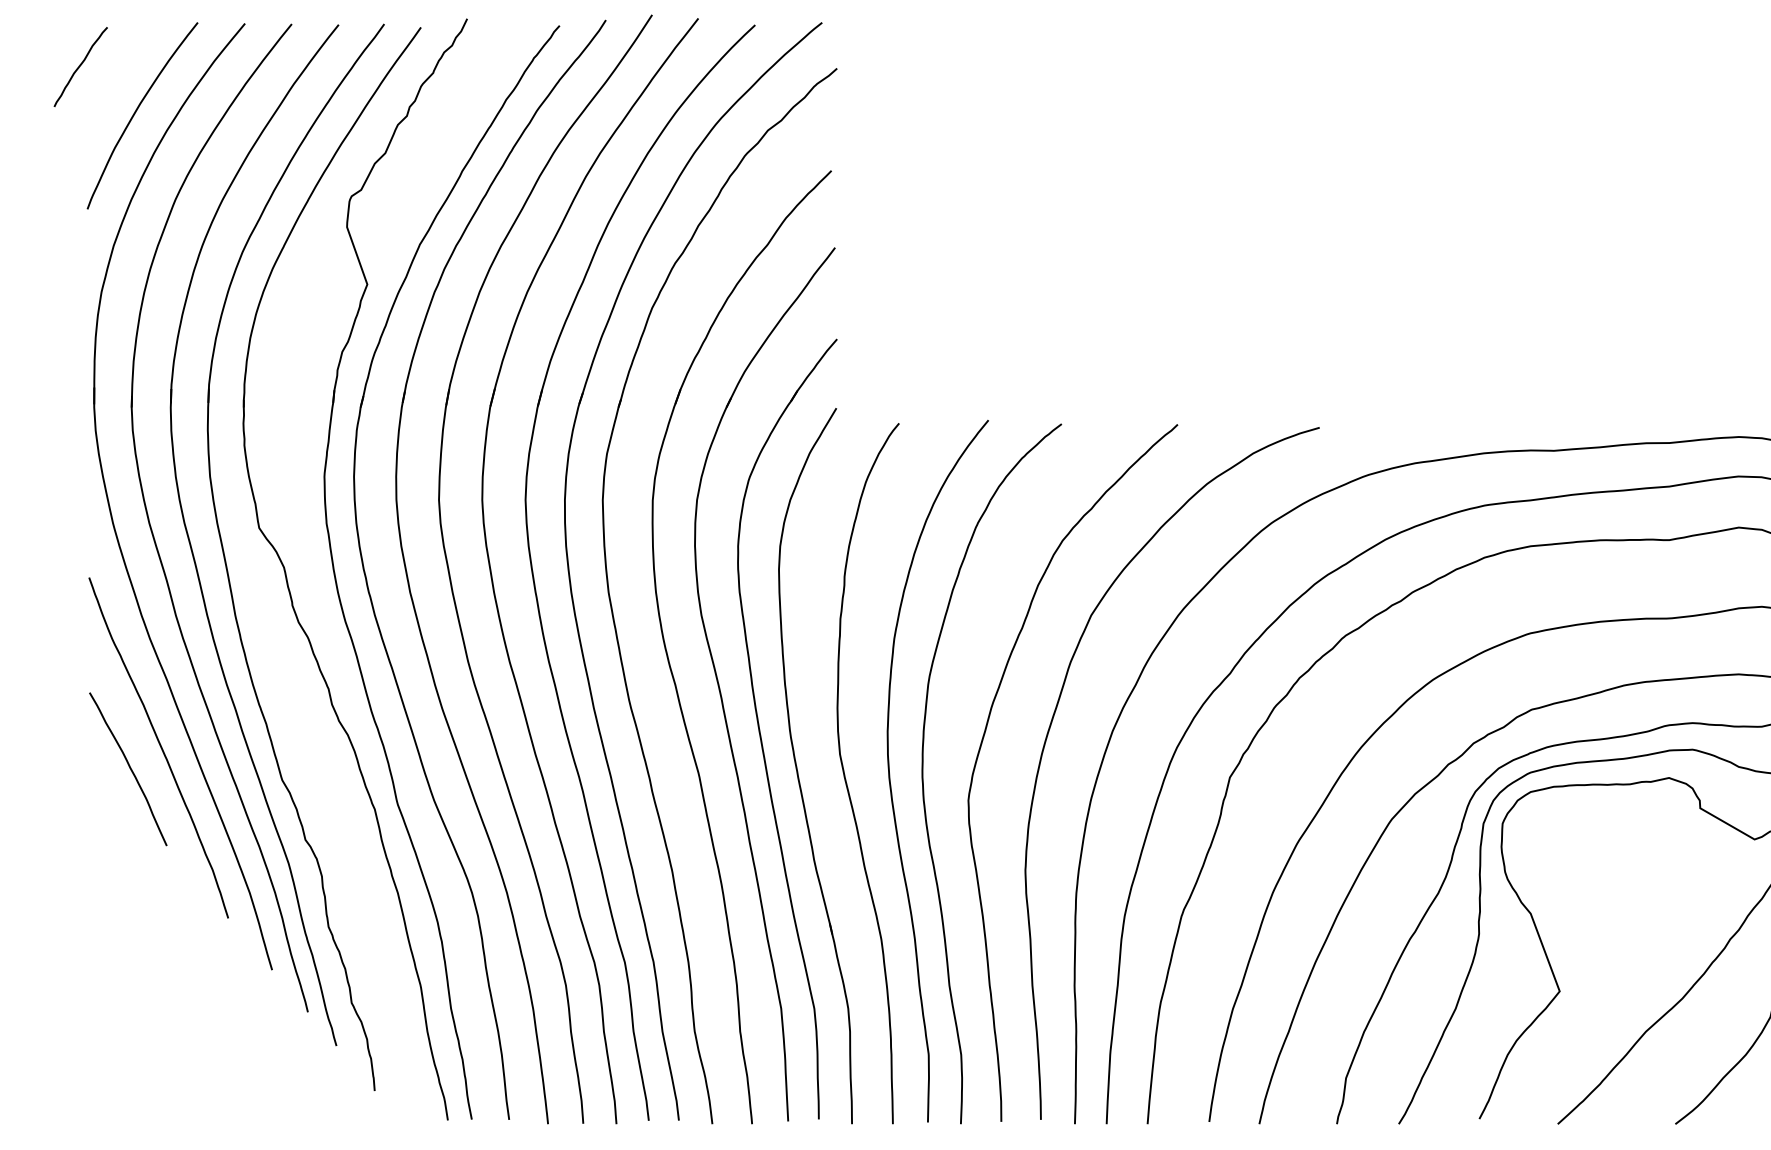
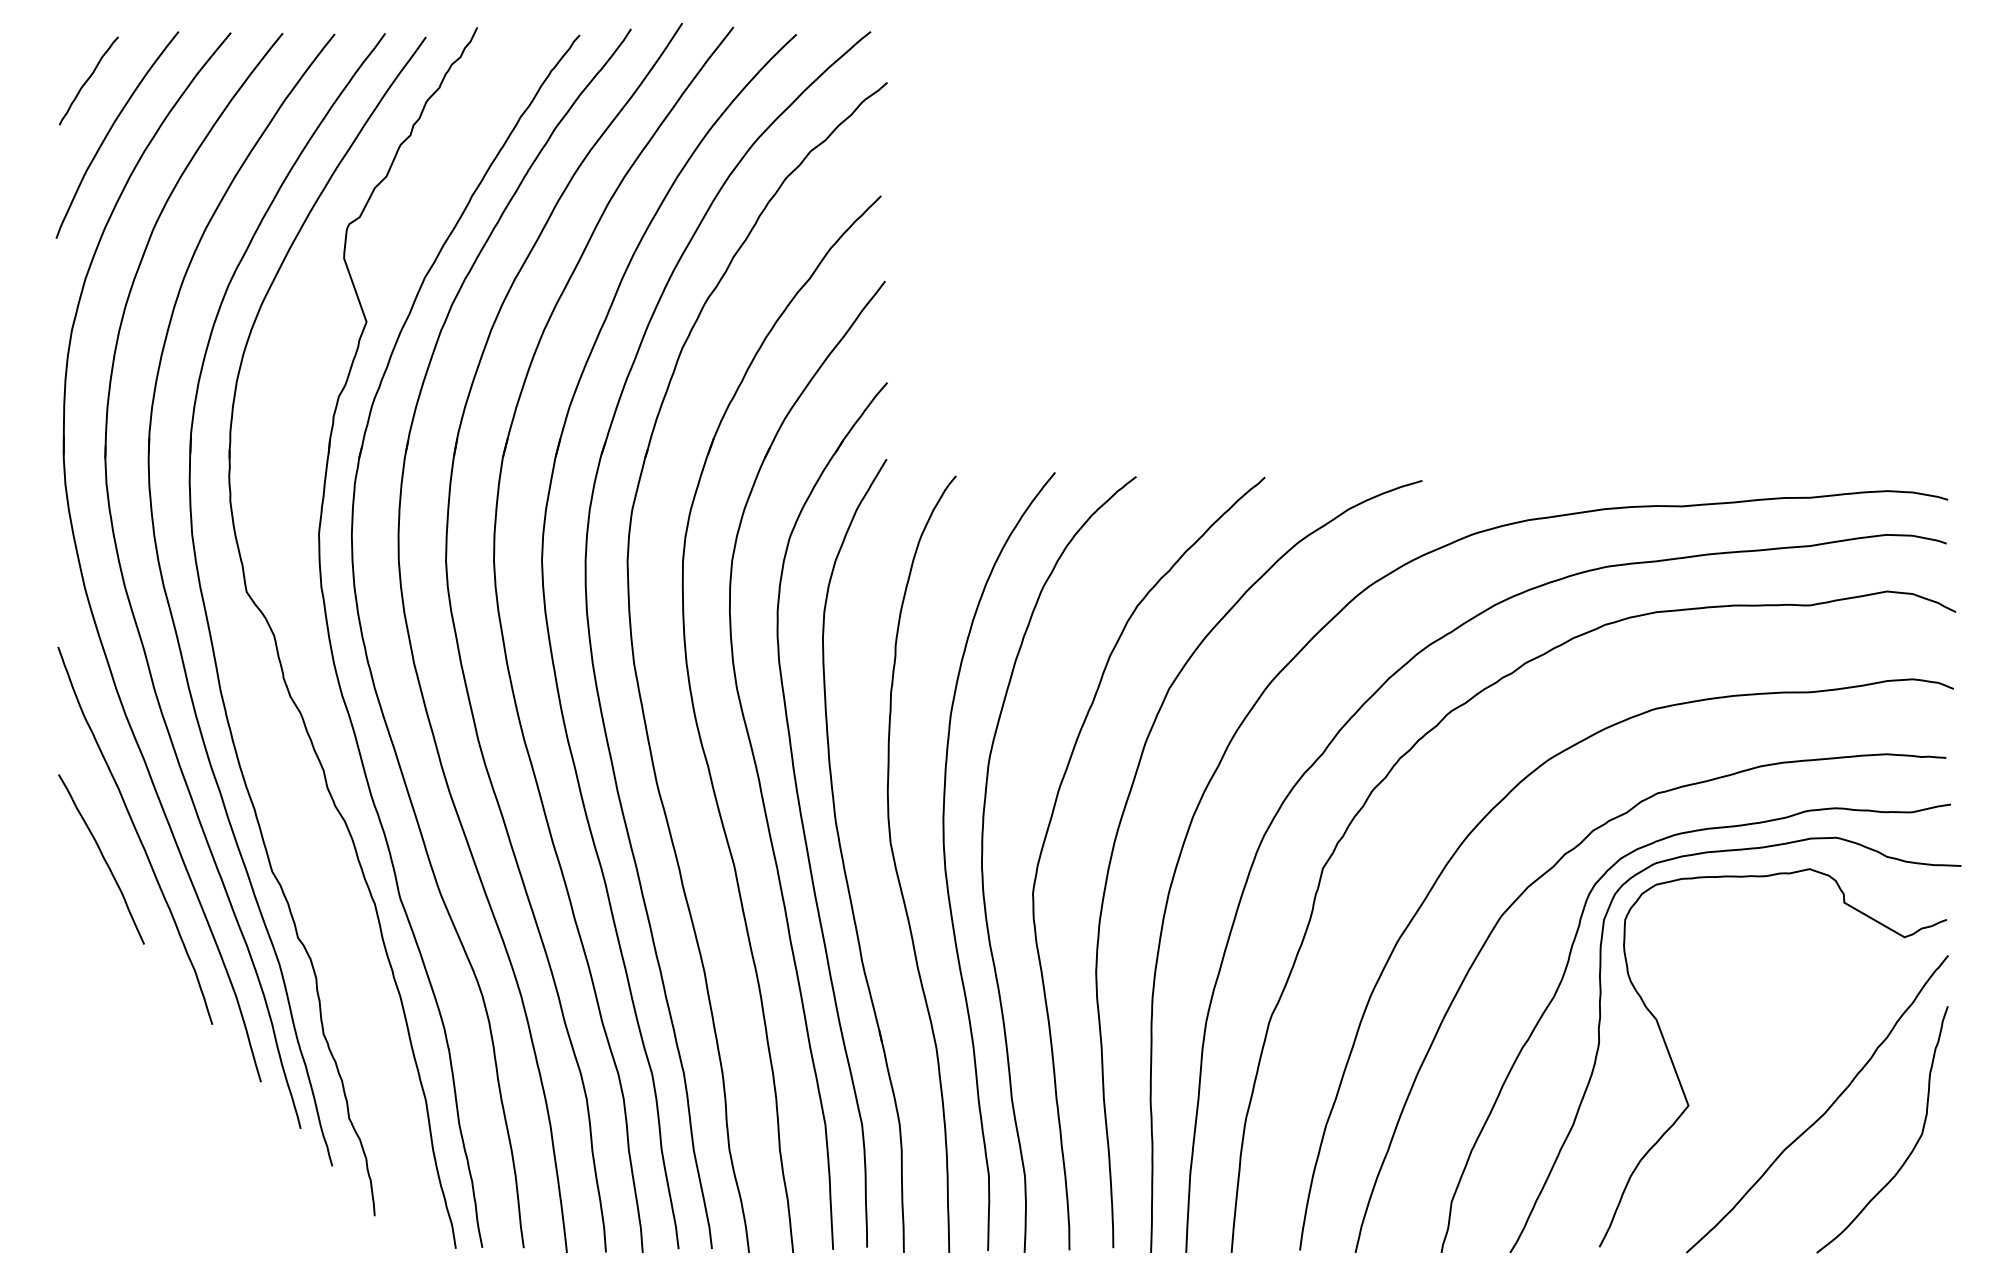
curve: (80, 66) -> (88, 80), moved

